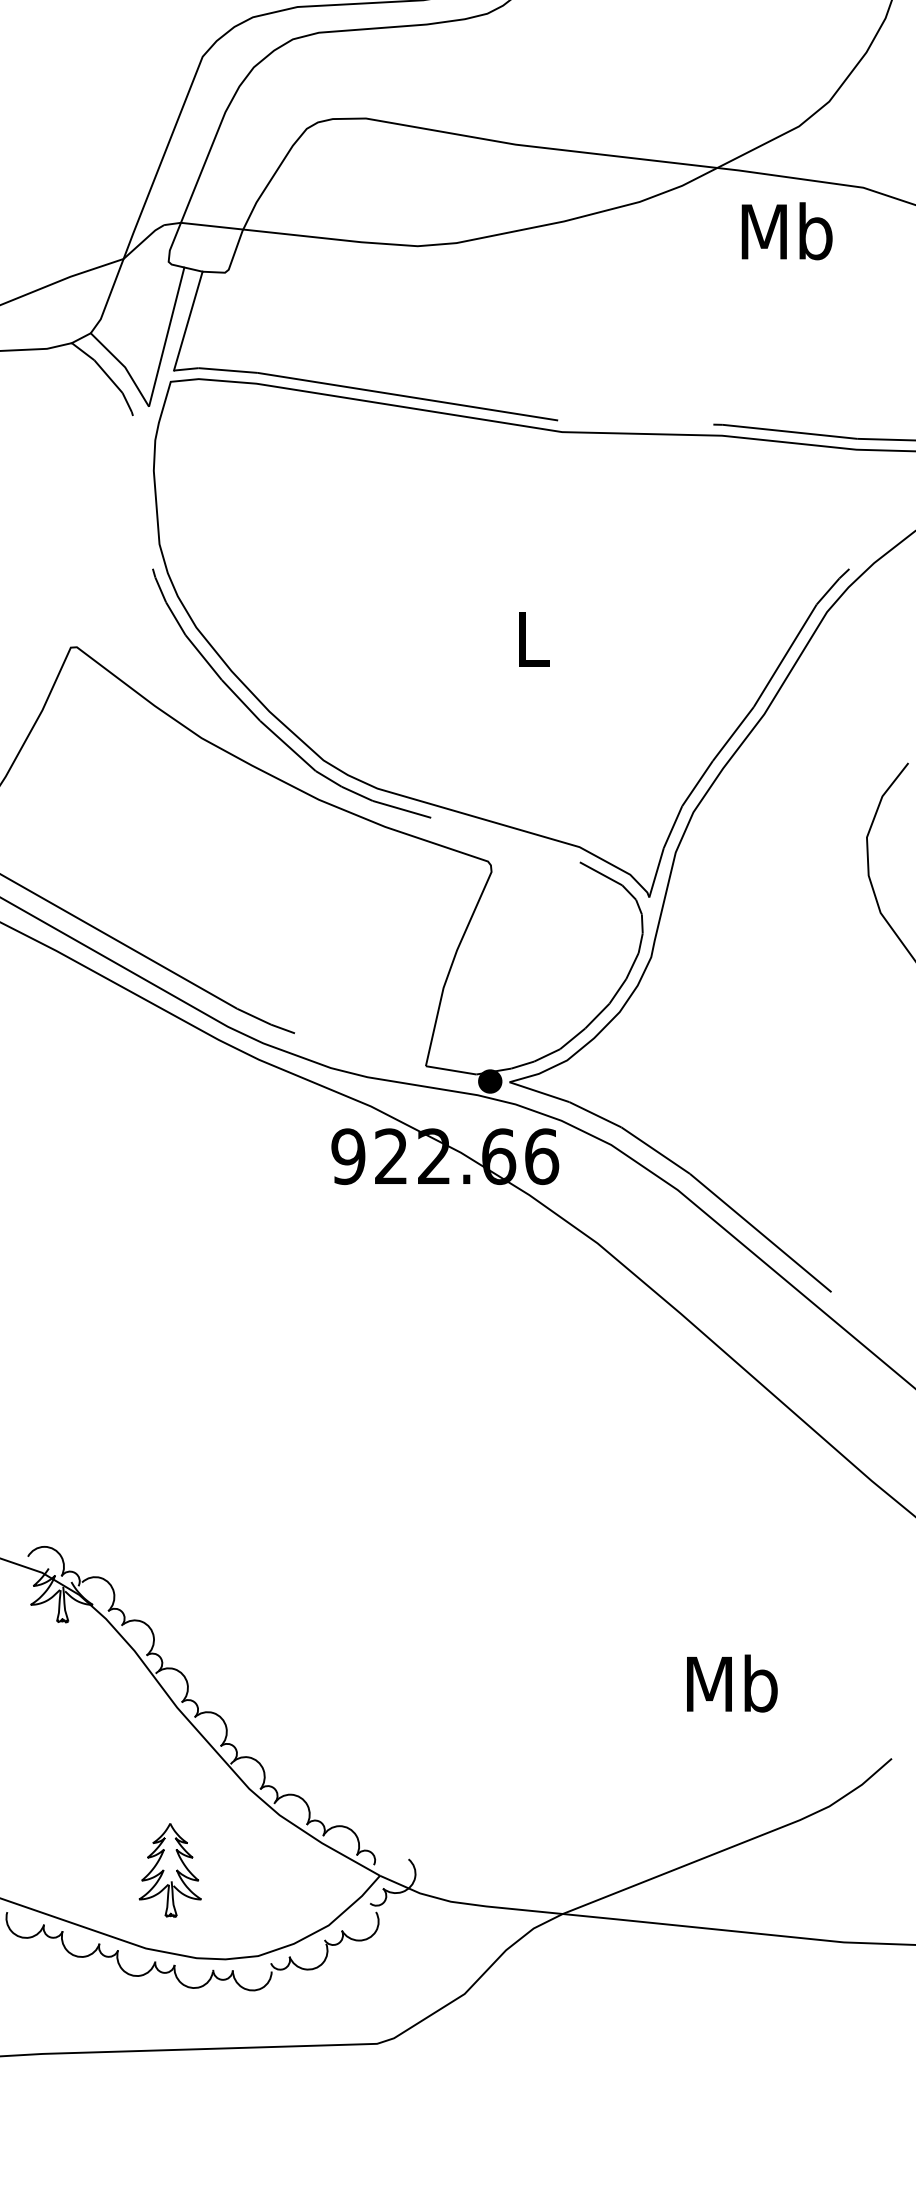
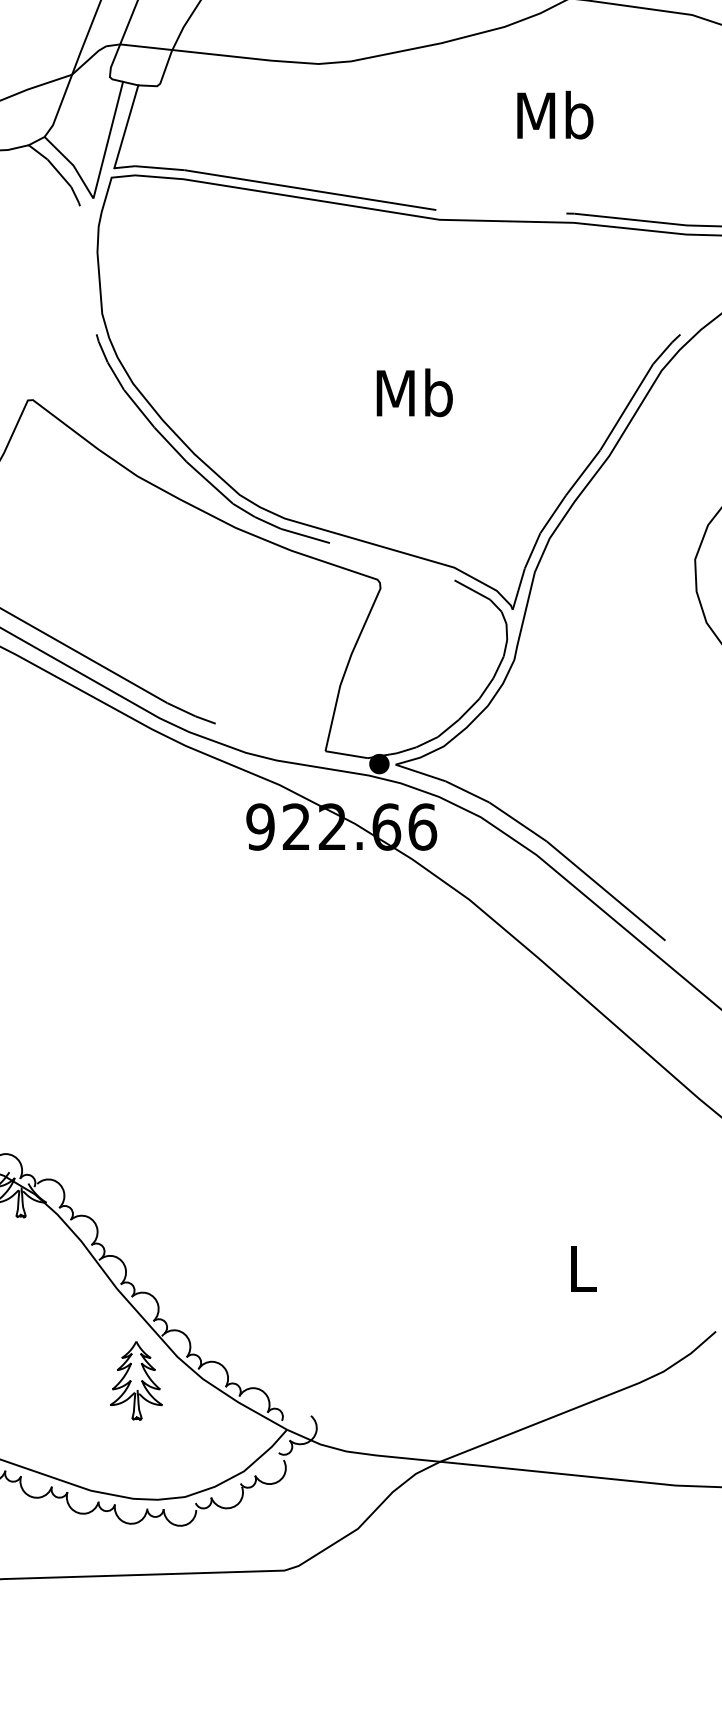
text: (786, 231) -> (554, 115), moved
text: (532, 638) -> (414, 392), L -> Mb
text: (732, 1683) -> (582, 1268), Mb -> L
part: (169, 1870) -> (135, 1380), moved

